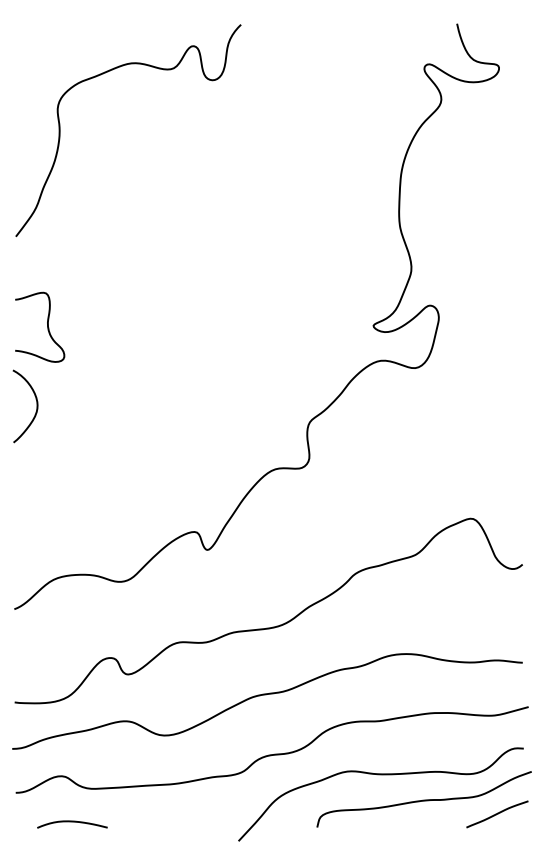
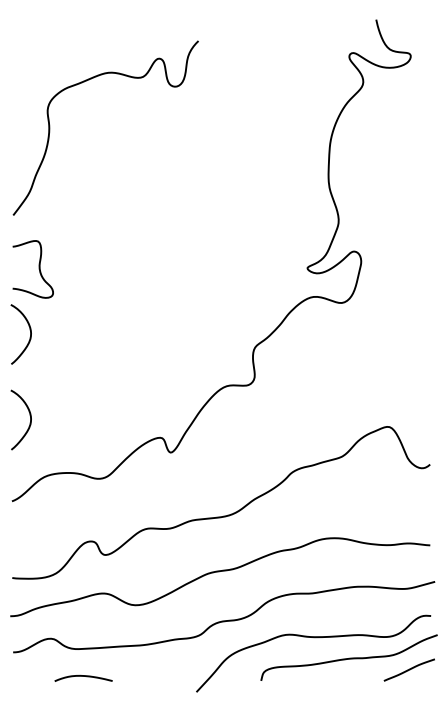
curve: (101, 75) -> (83, 82), moved
curve: (36, 510) -> (30, 420), added
curve: (72, 822) -> (83, 676), moved

